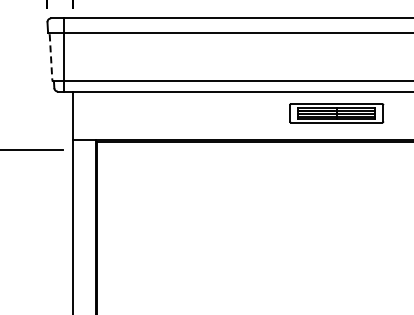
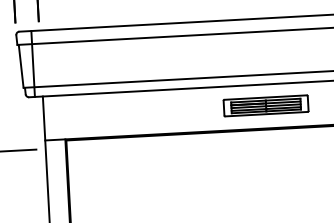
line: (51, 57) -> (21, 66), dashed -> solid
part: (336, 113) -> (265, 106), moved

